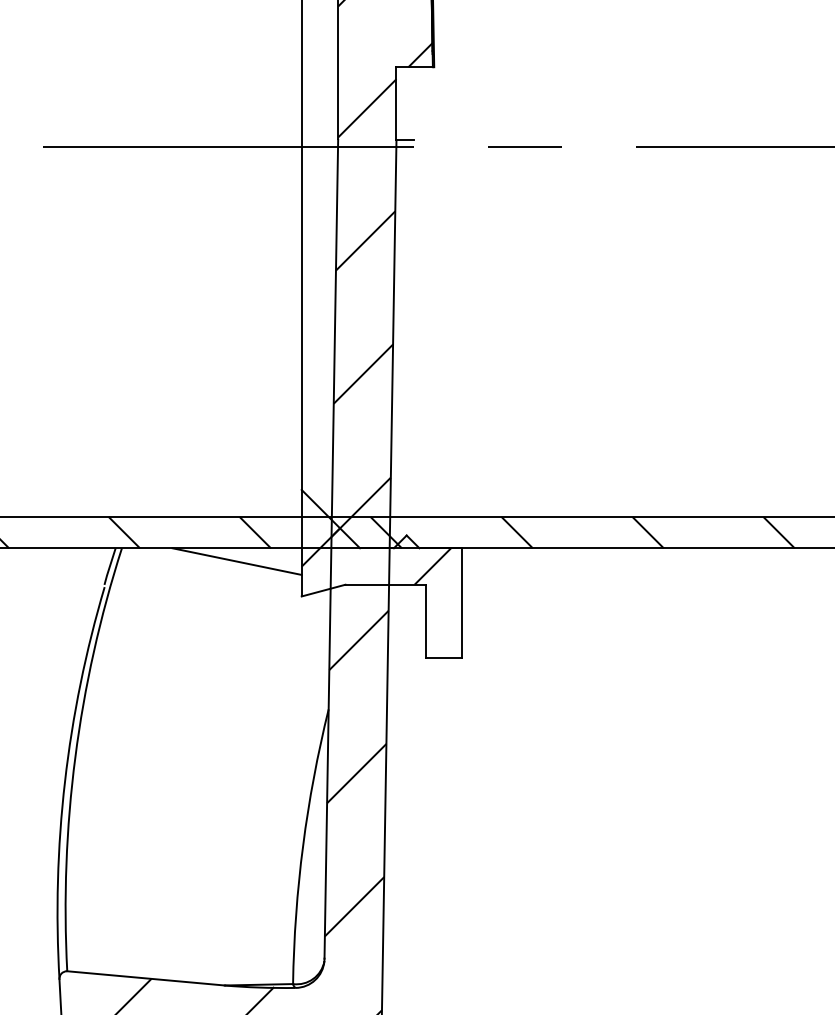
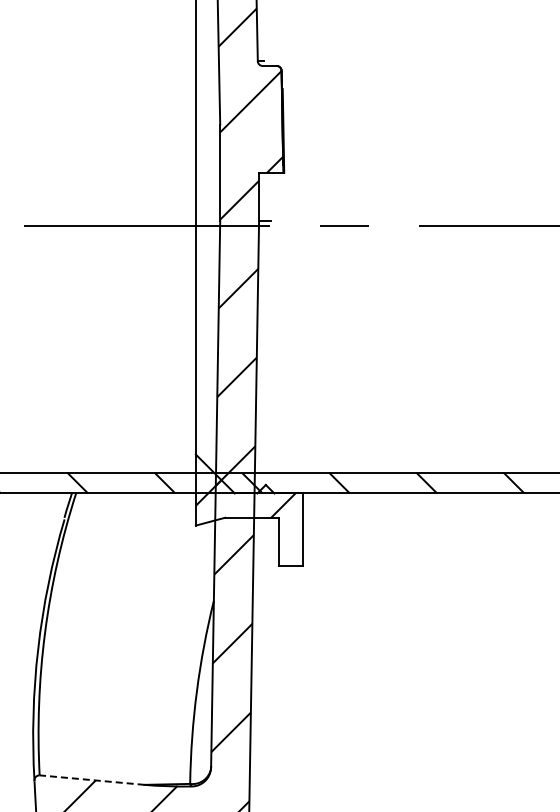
line: (236, 561) -> (152, 502), removed
line: (146, 978) -> (92, 780), solid -> dashed

